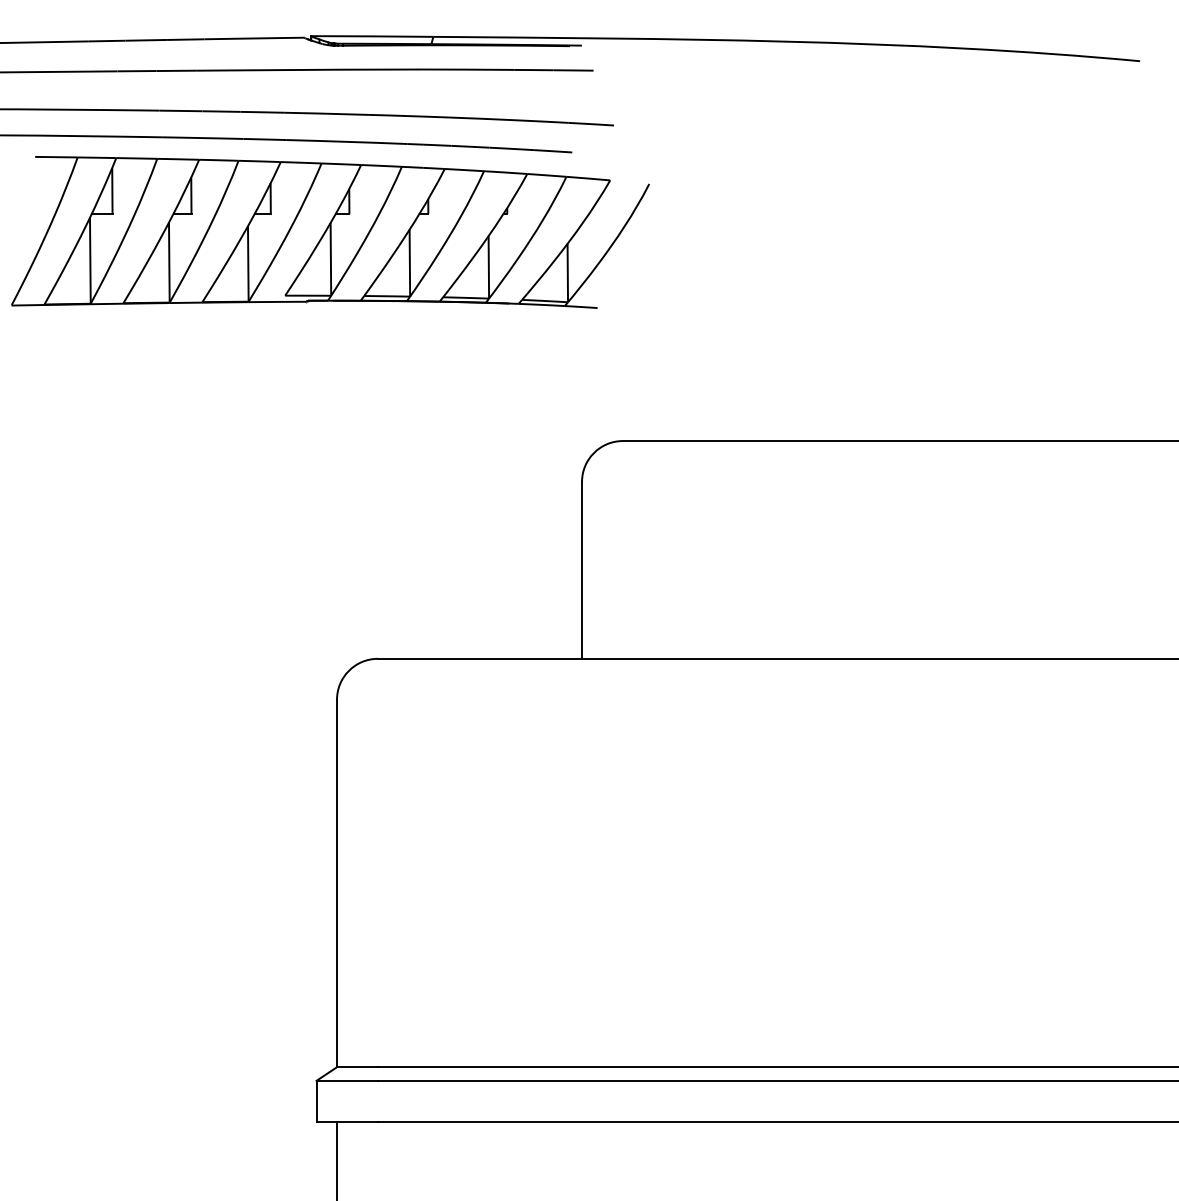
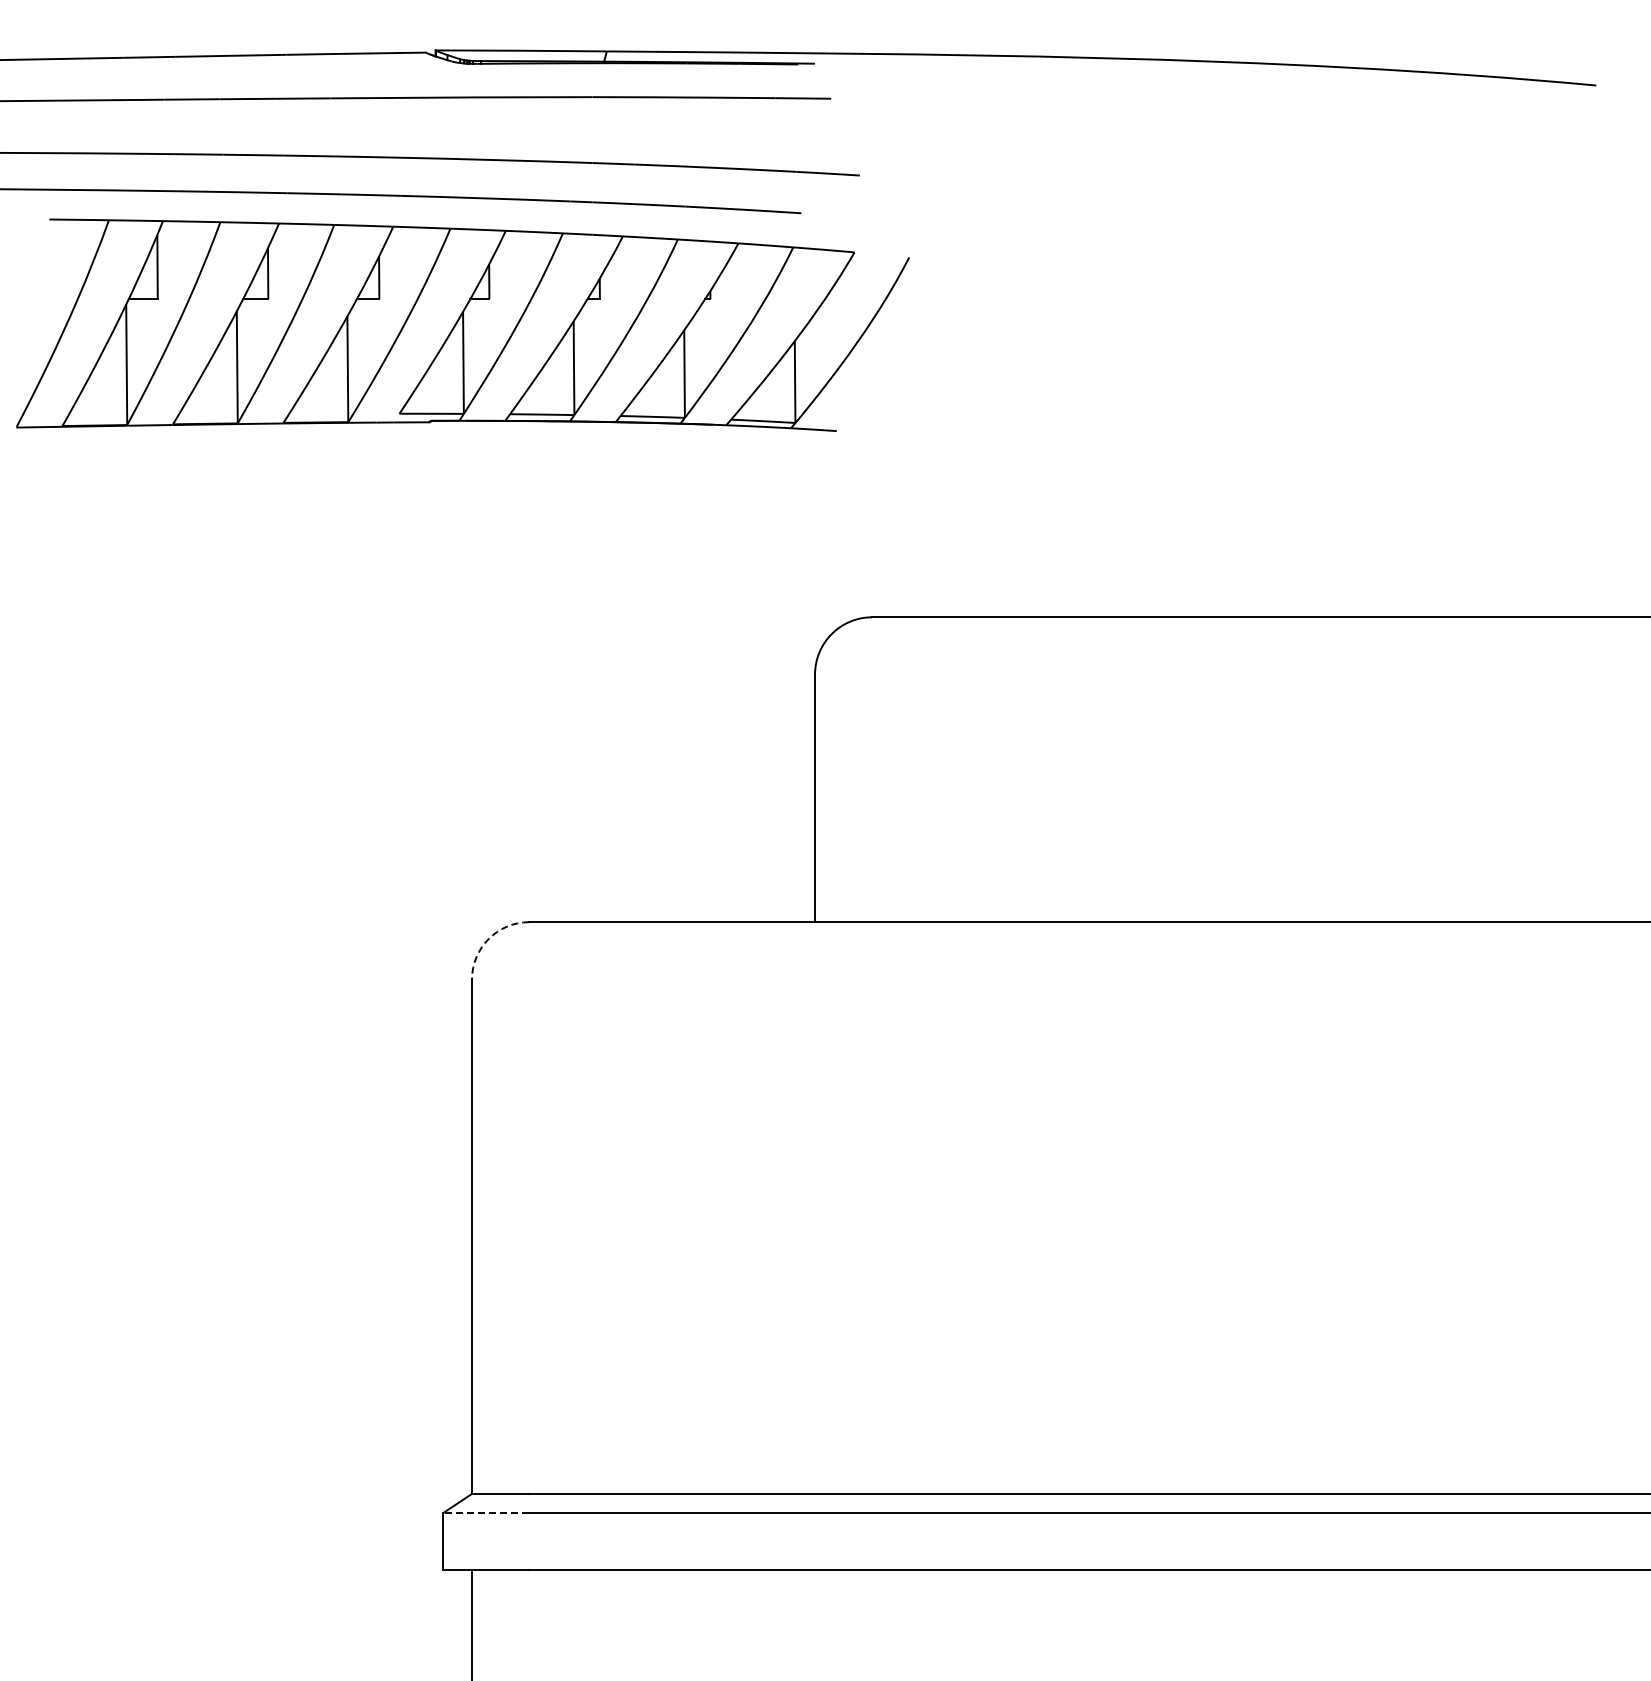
arc: (348, 670) -> (488, 938), solid -> dashed
line: (347, 1080) -> (486, 1512), solid -> dashed

